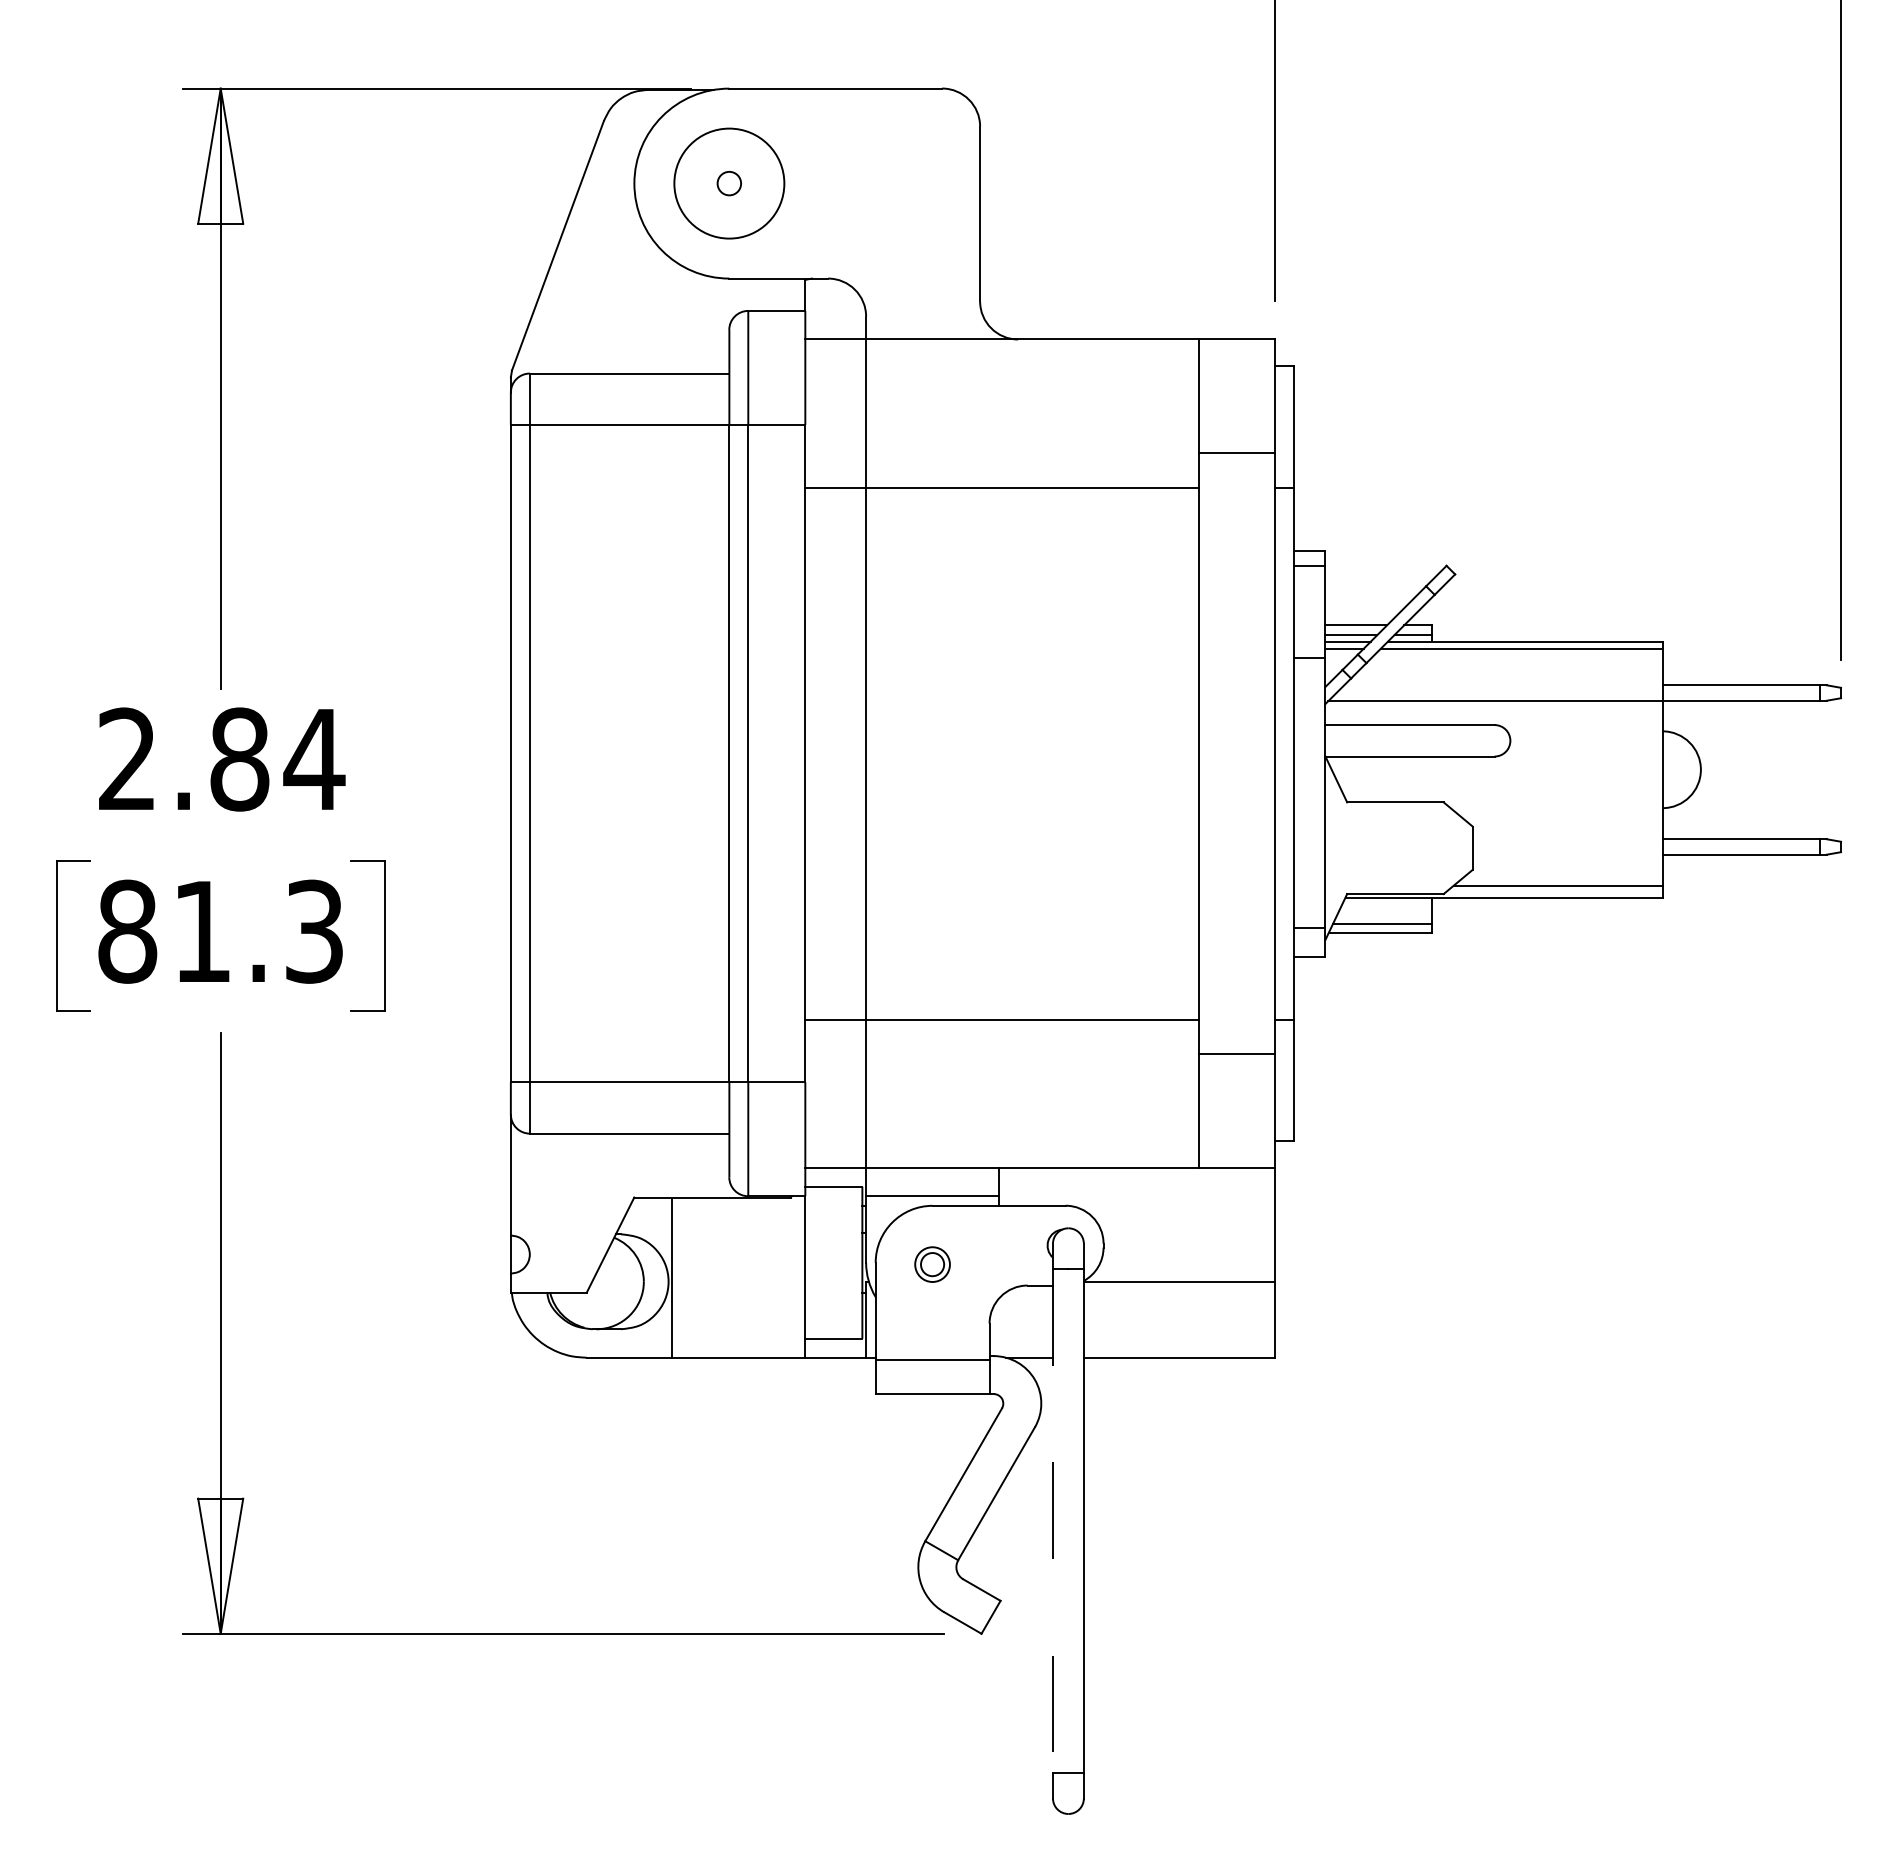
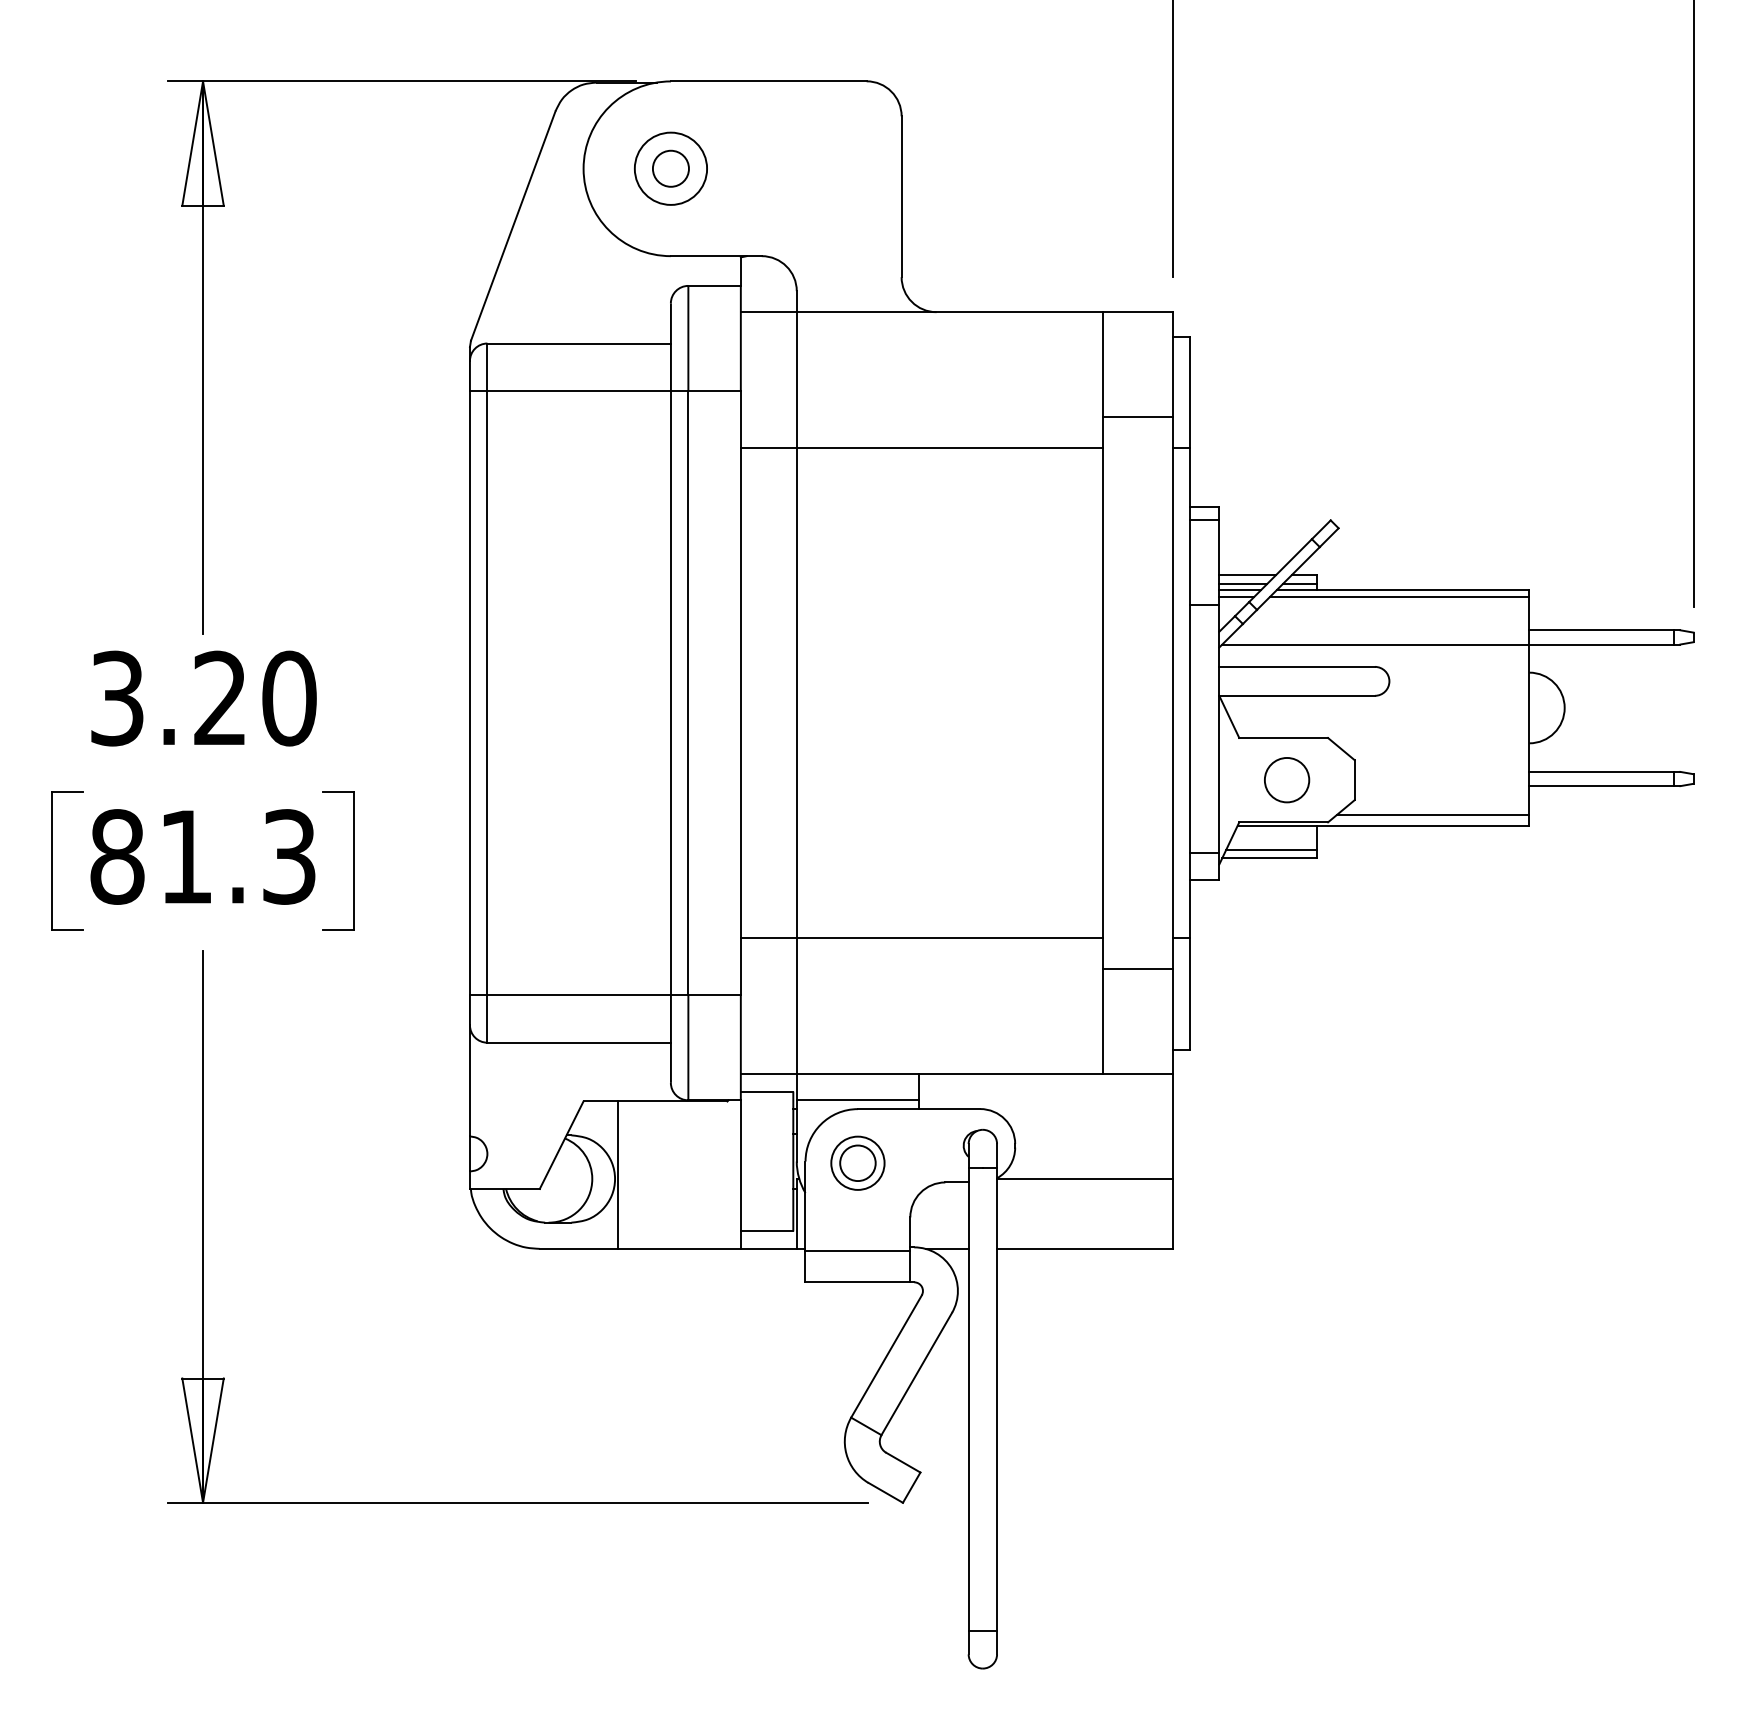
circle: (728, 183) -> (670, 168), size x1.67
circle: (729, 183) -> (671, 168), size x0.71
text: (222, 759) -> (204, 698), 2.84 -> 3.20
circle: (1399, 848) -> (1287, 780), added
part: (932, 1264) -> (857, 1163), size x1.67
line: (1053, 1521) -> (969, 1399), dashed -> solid

